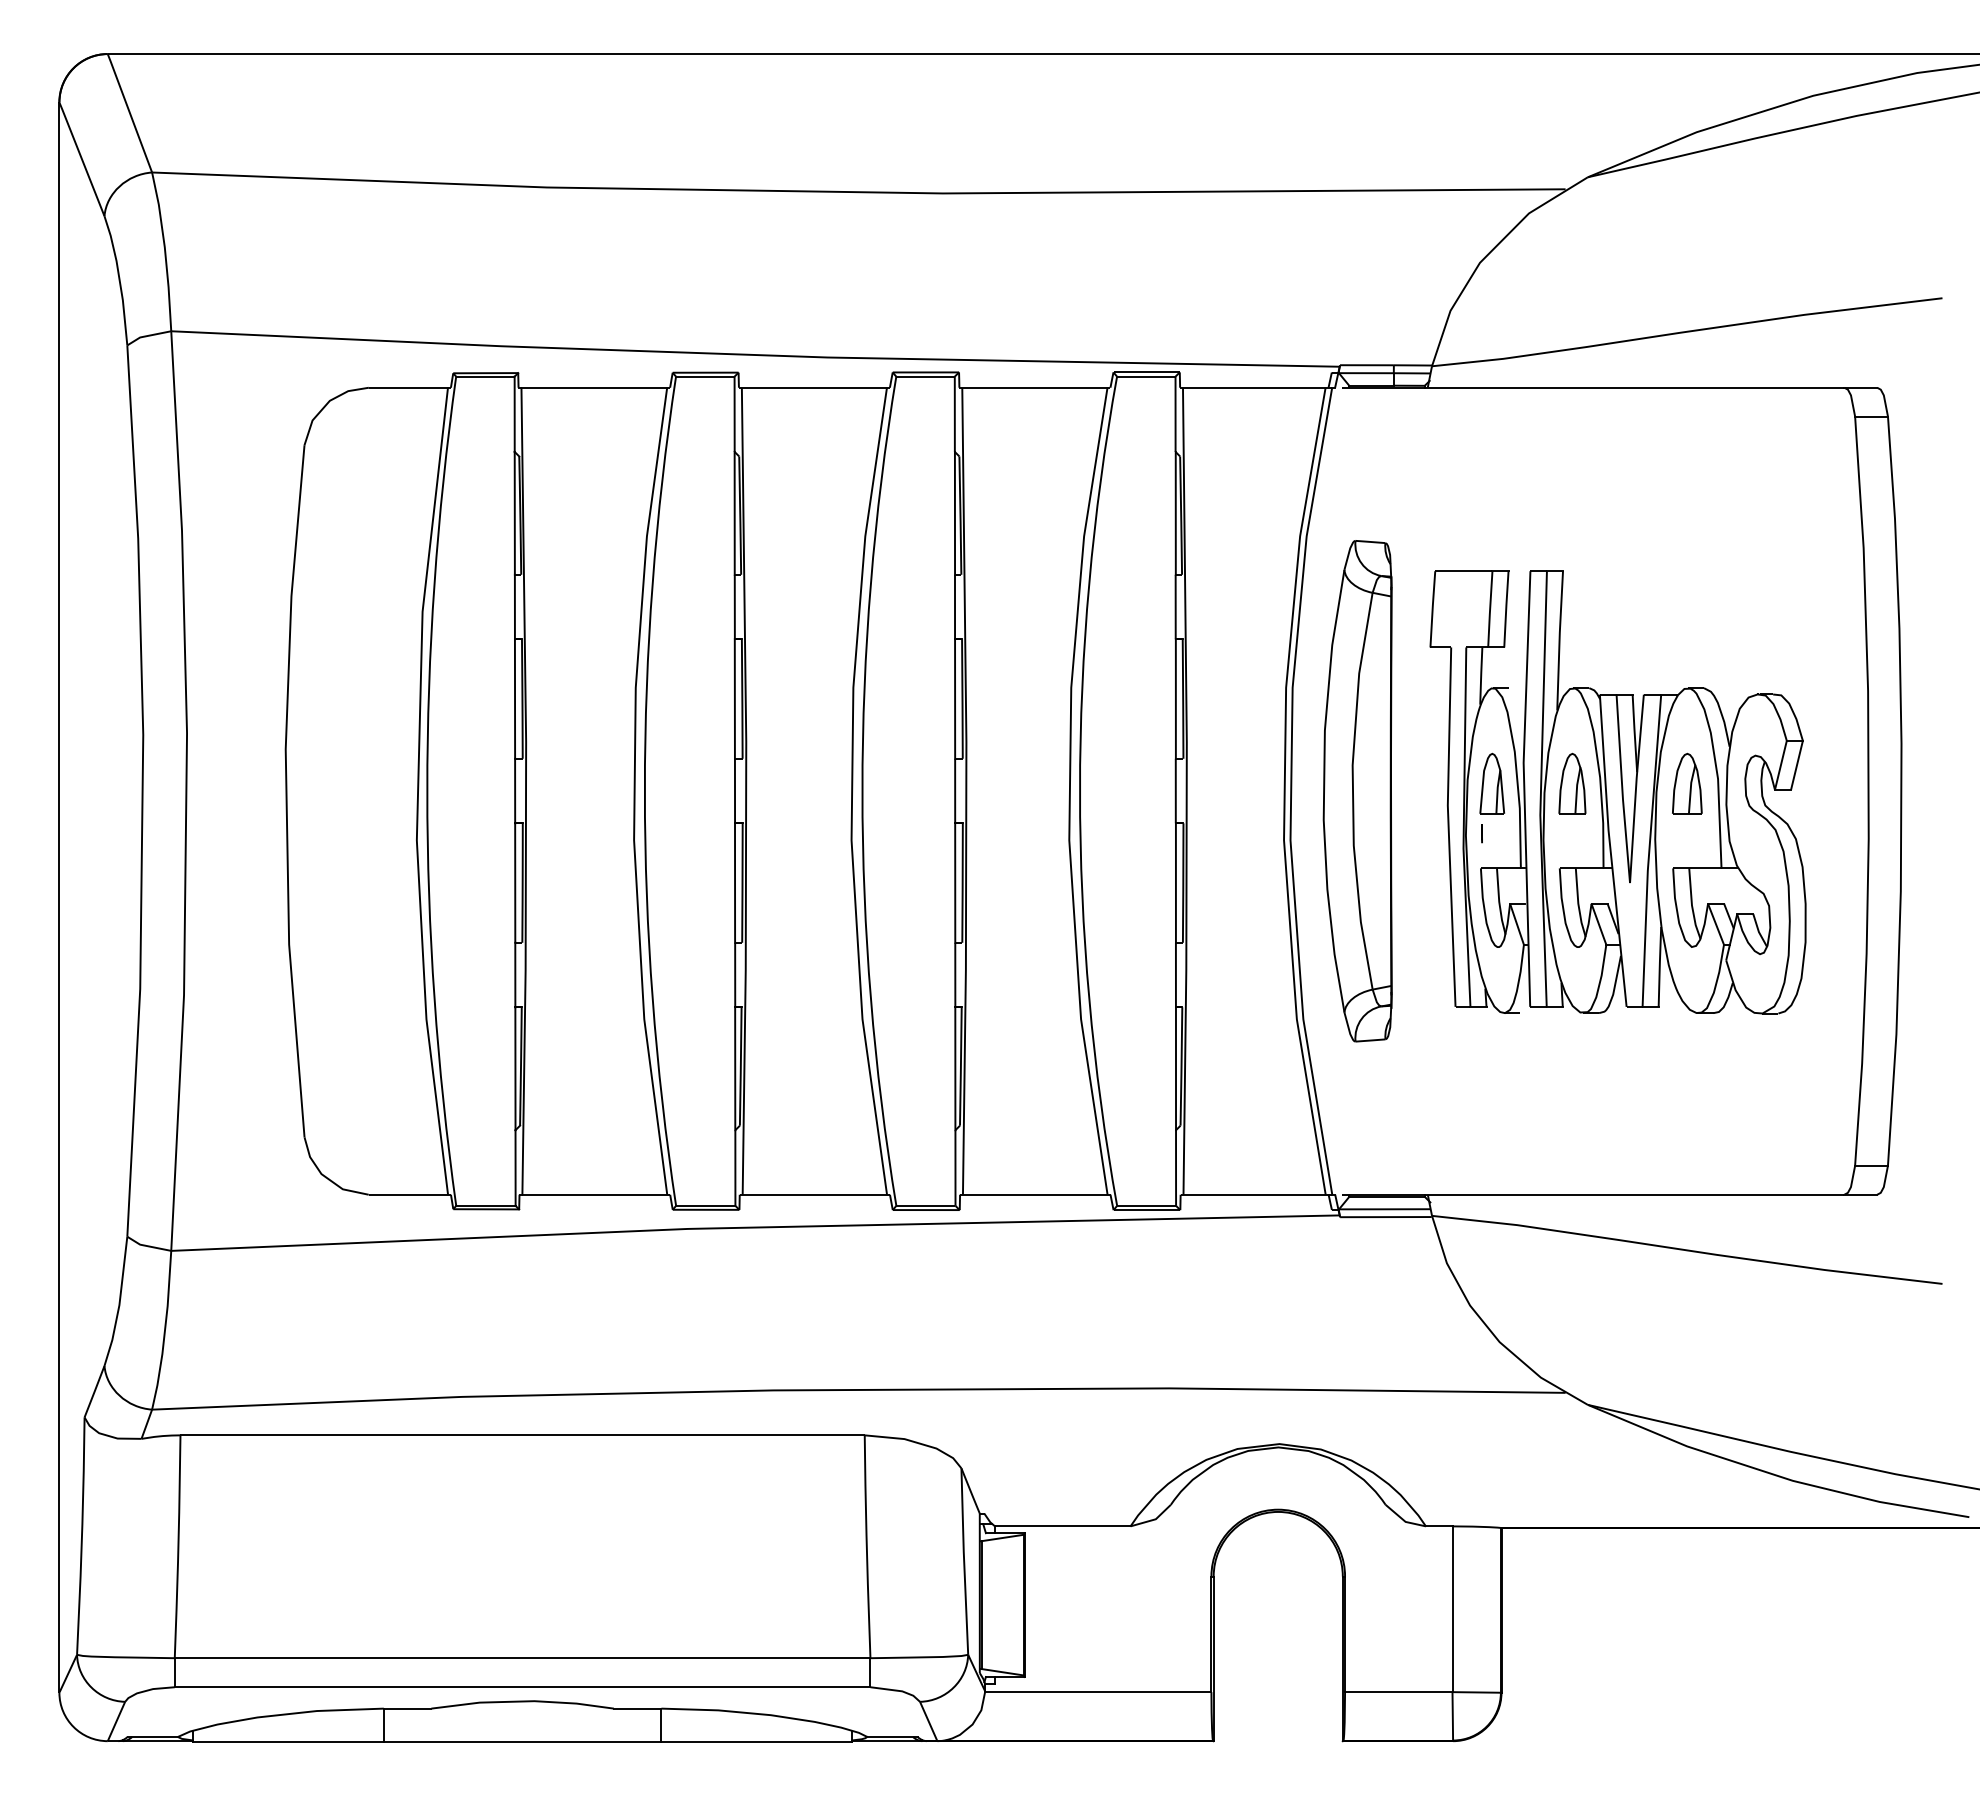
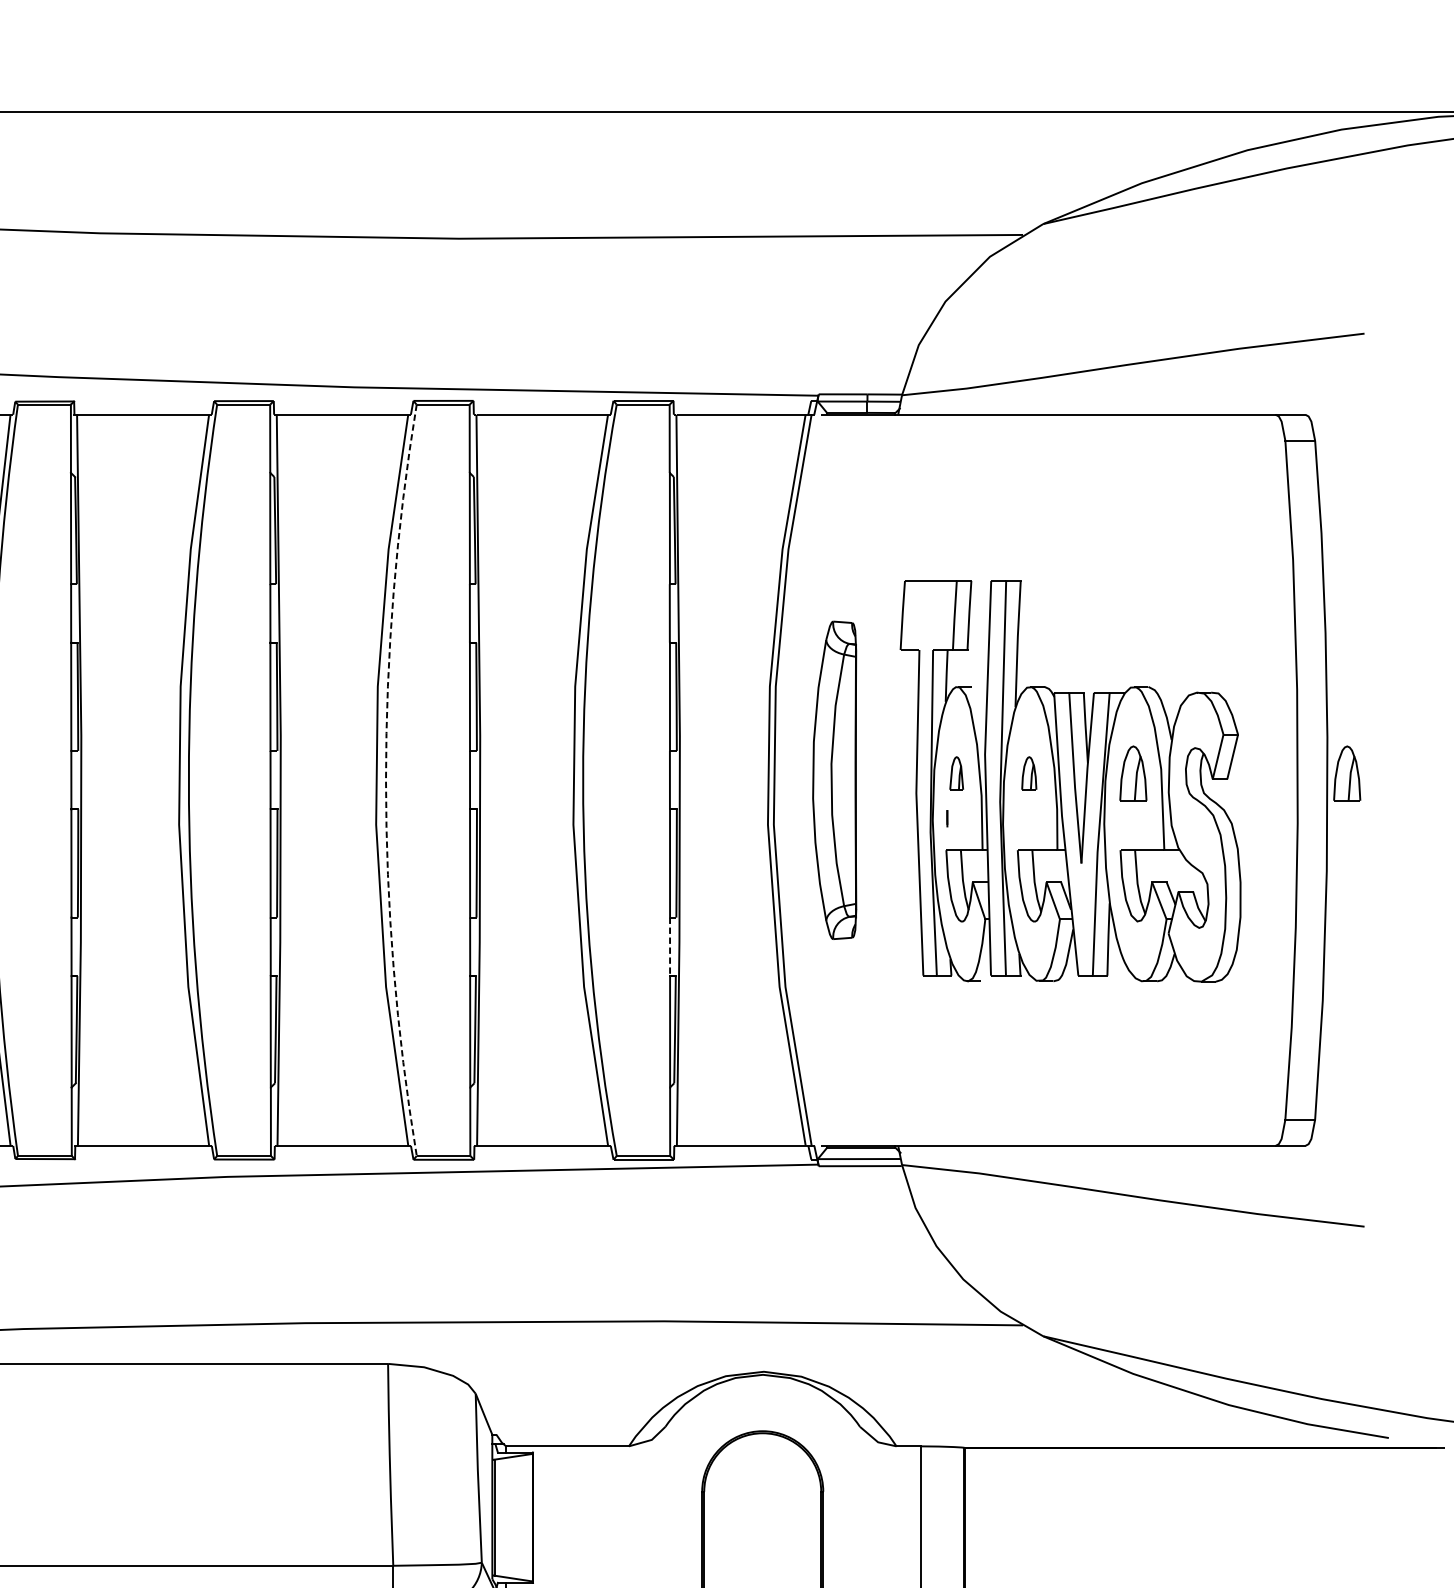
part: (1492, 783) -> (956, 773), size x0.6
part: (1572, 783) -> (1029, 773), size x0.6
part: (1923, 783) -> (1347, 773), added
arc: (862, 791) -> (386, 780), solid -> dashed
part: (1357, 791) -> (834, 780), size x0.7
line: (1175, 975) -> (669, 947), solid -> dashed

